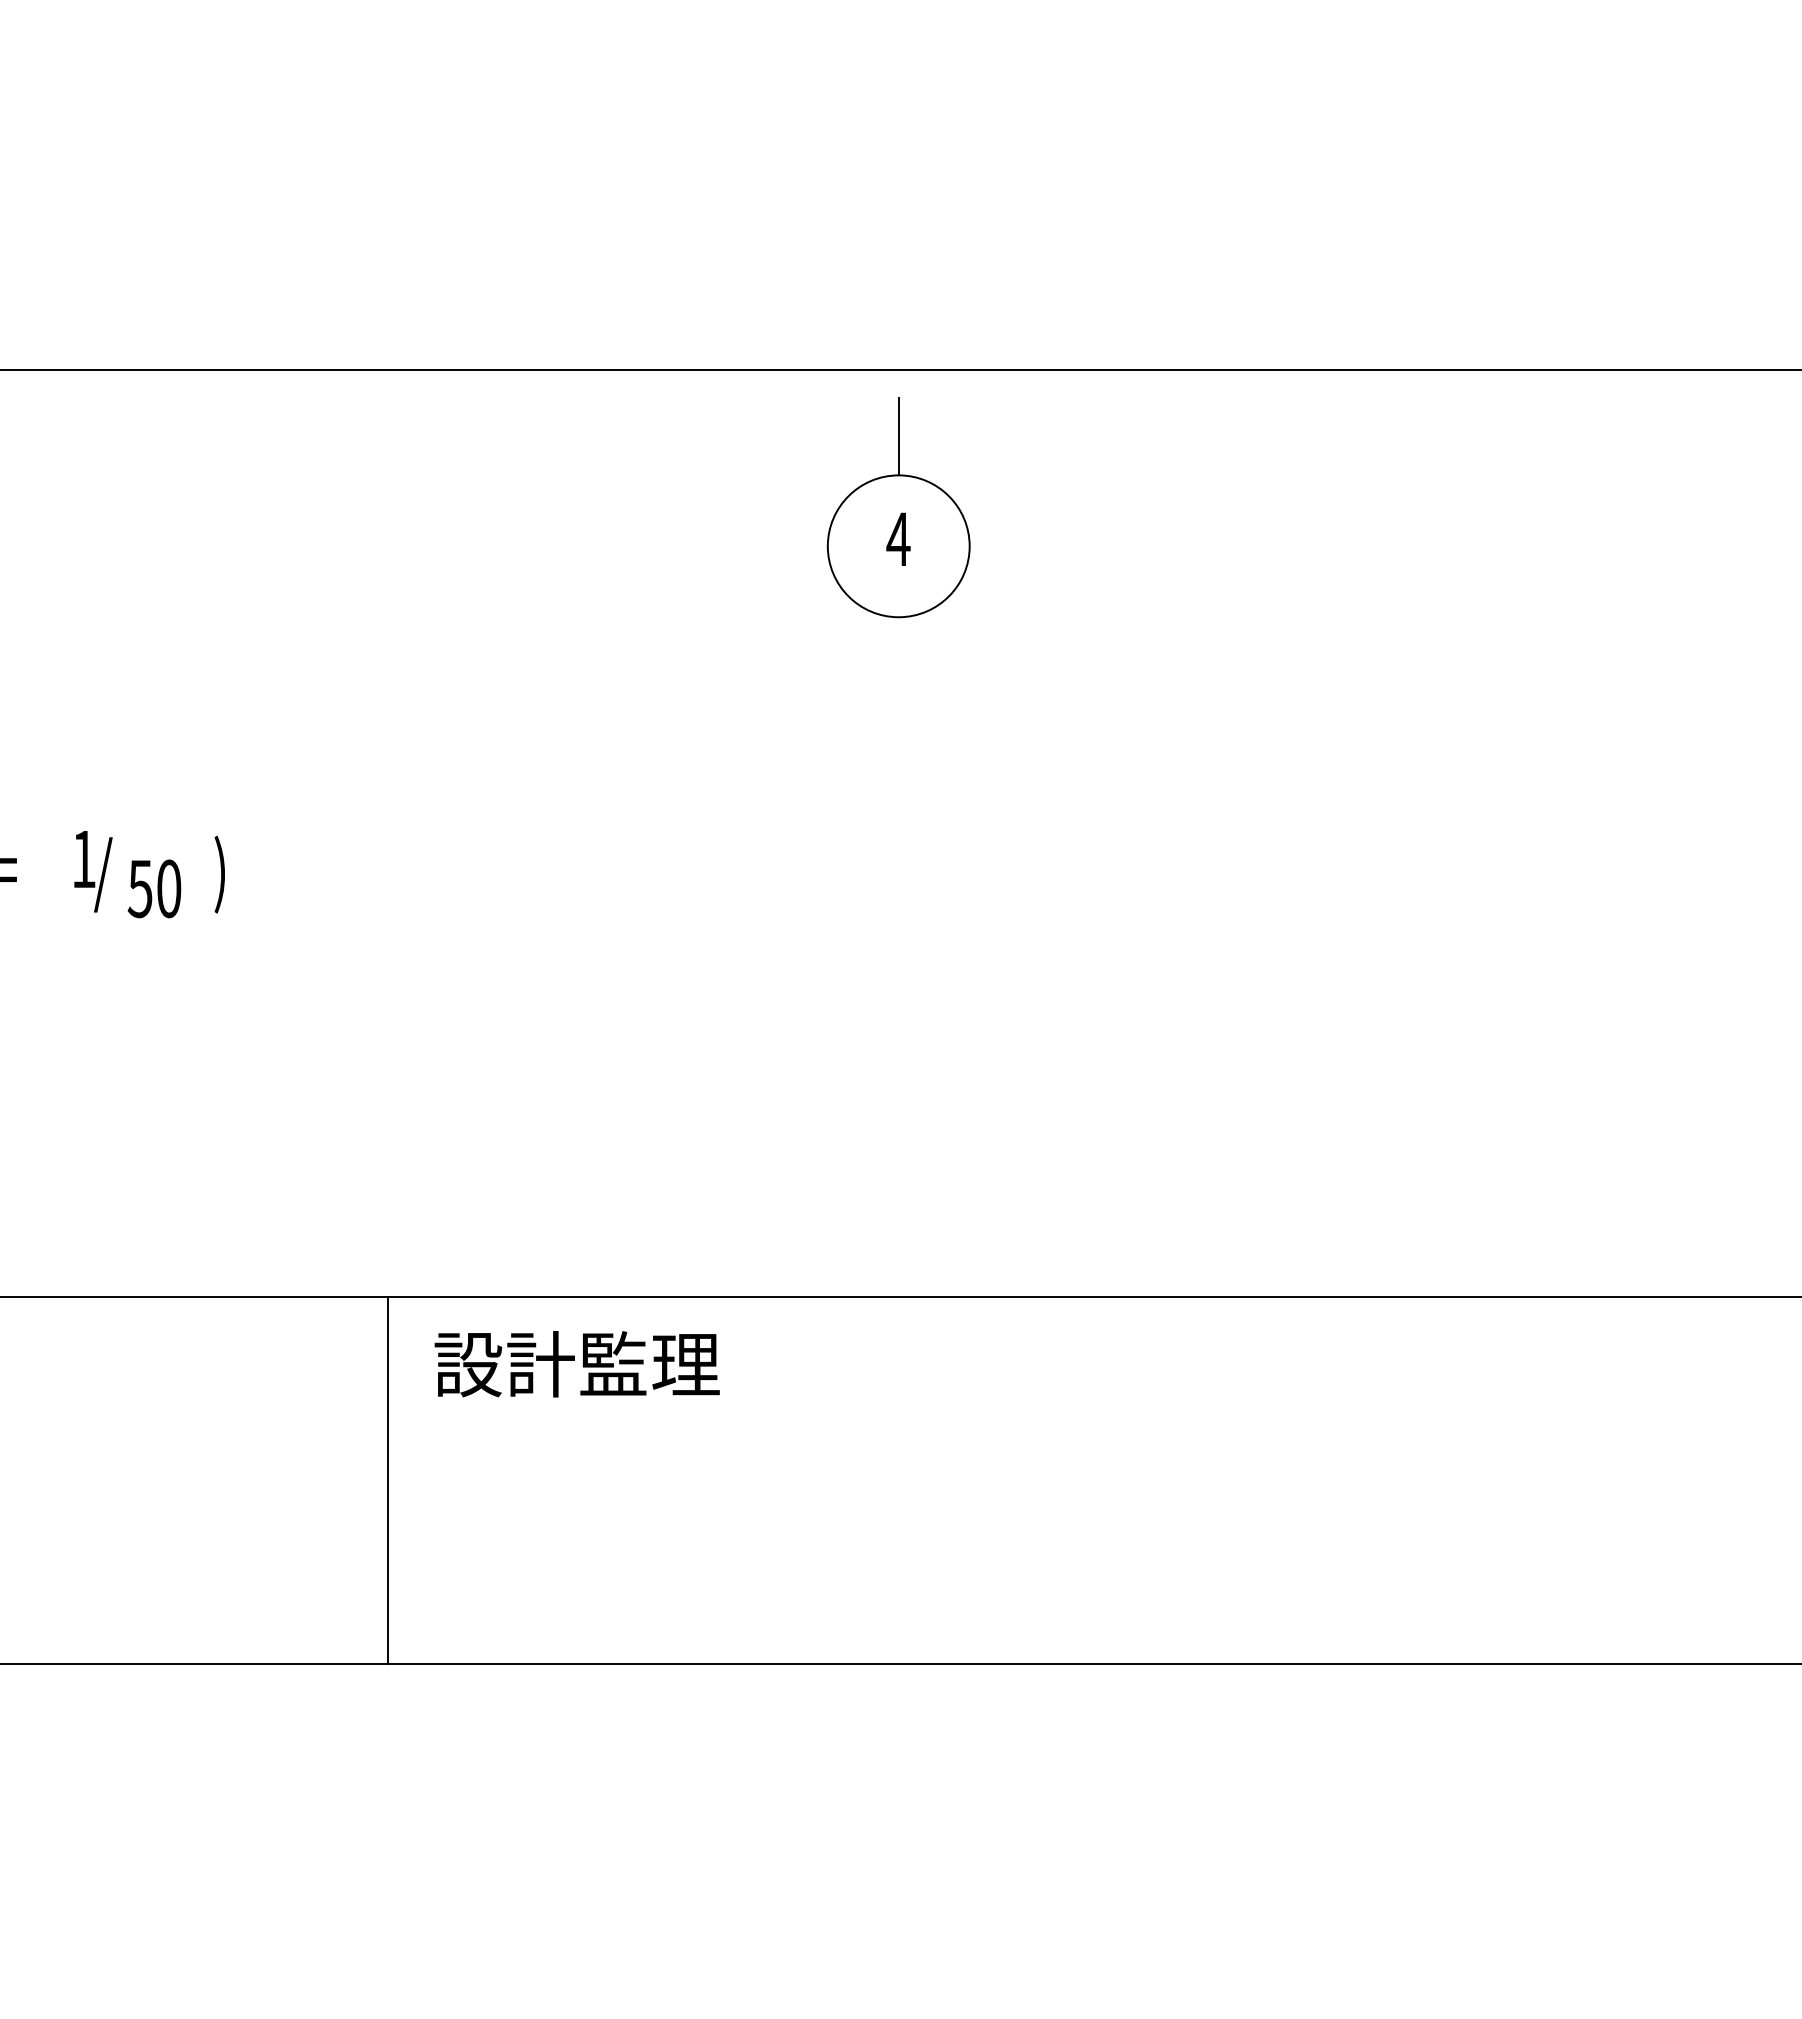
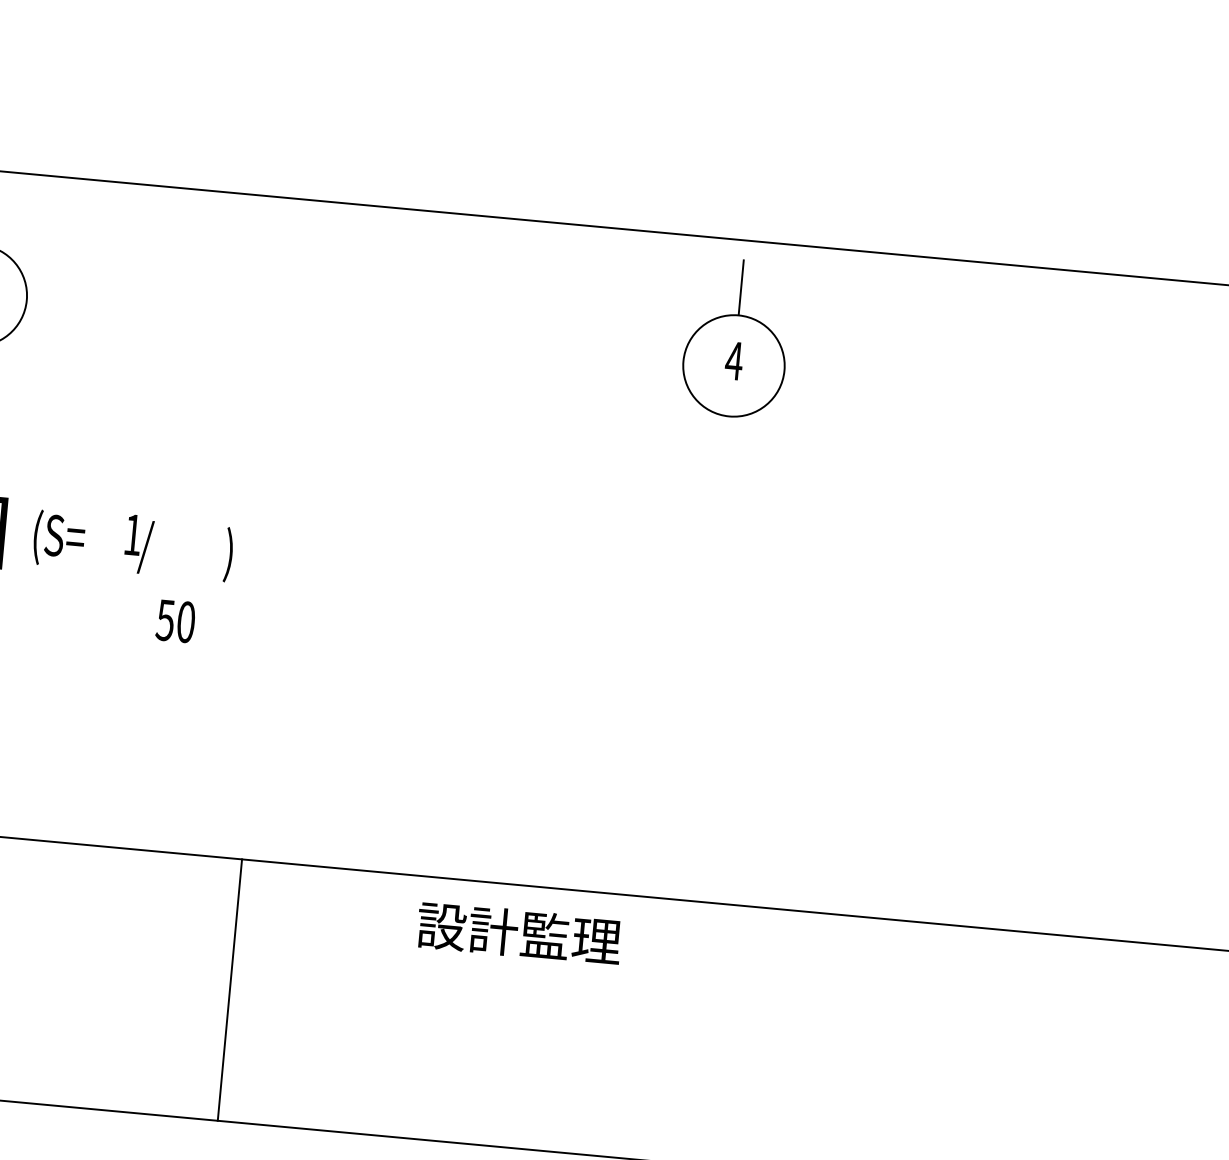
text: (154, 888) -> (175, 620), moved
text: (576, 1364) -> (518, 933), moved
line: (387, 1479) -> (229, 989), moved

